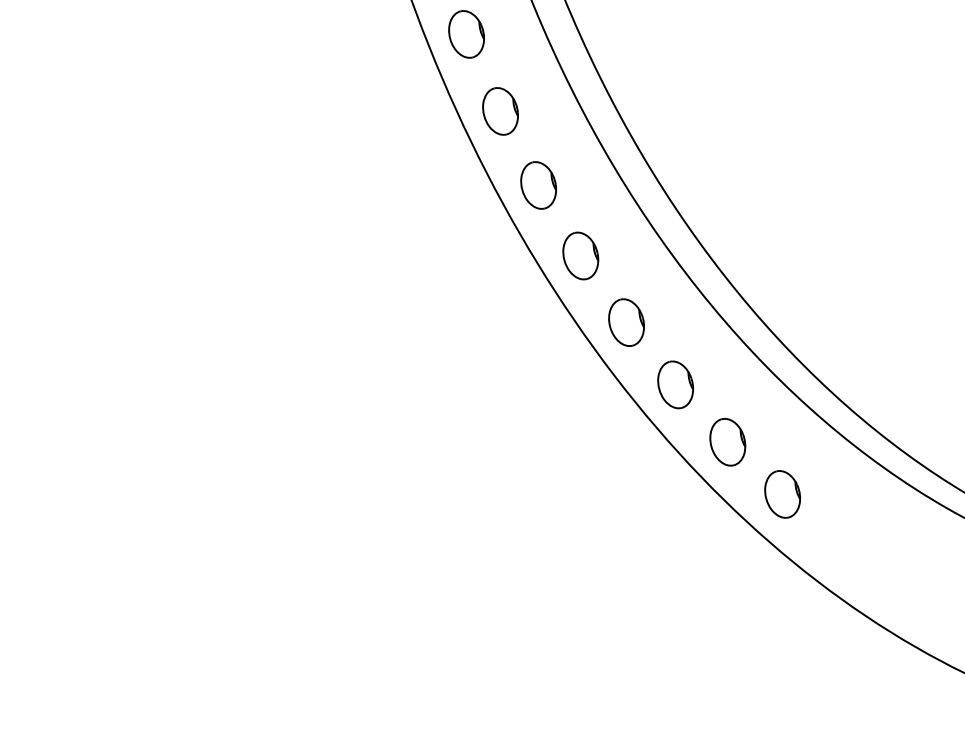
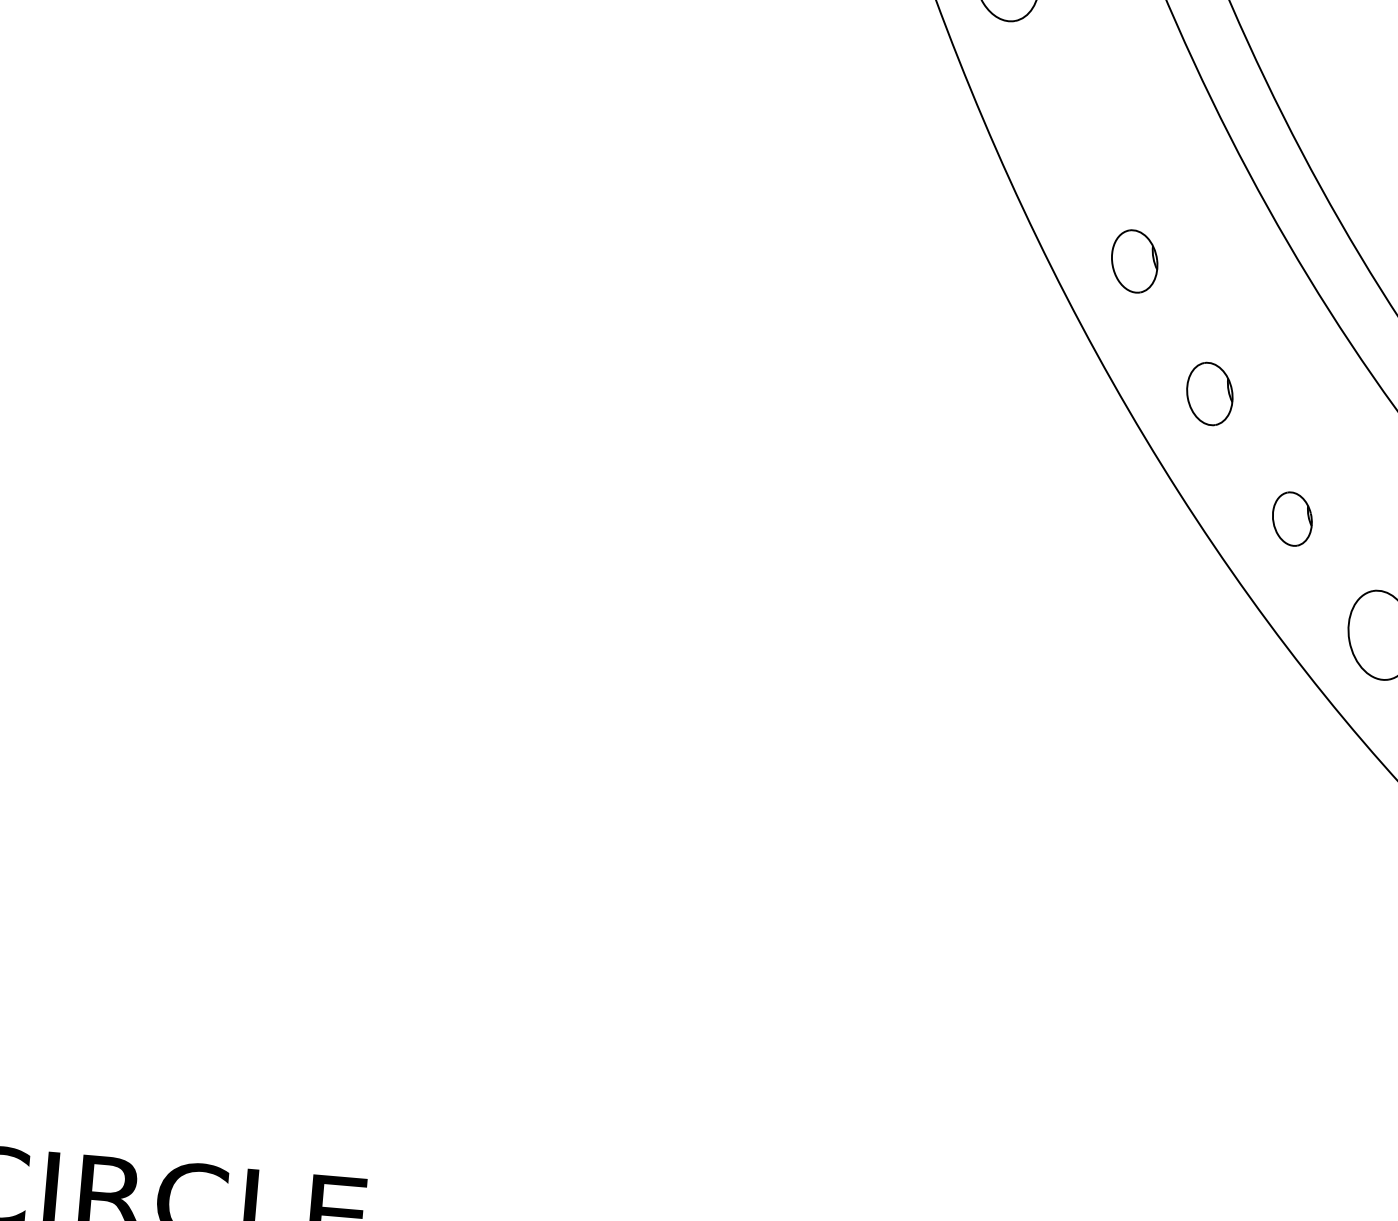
part: (538, 185) -> (1066, 122), removed
part: (580, 255) -> (1134, 260), size x0.7
part: (626, 322) -> (1209, 393), size x0.7
part: (675, 384) -> (1291, 518), size x0.6

